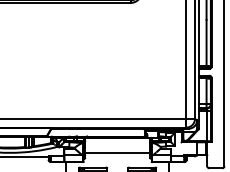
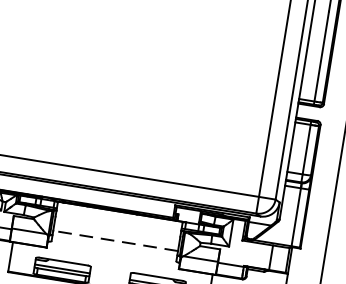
line: (117, 152) -> (115, 240), solid -> dashed

